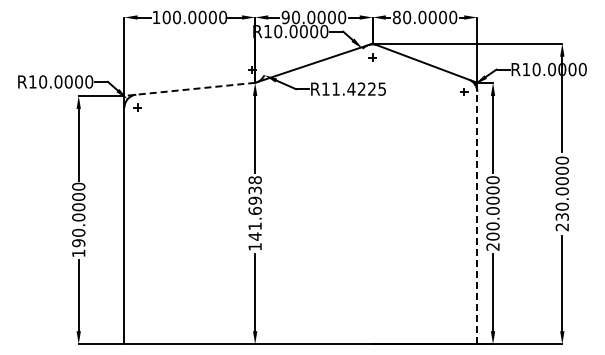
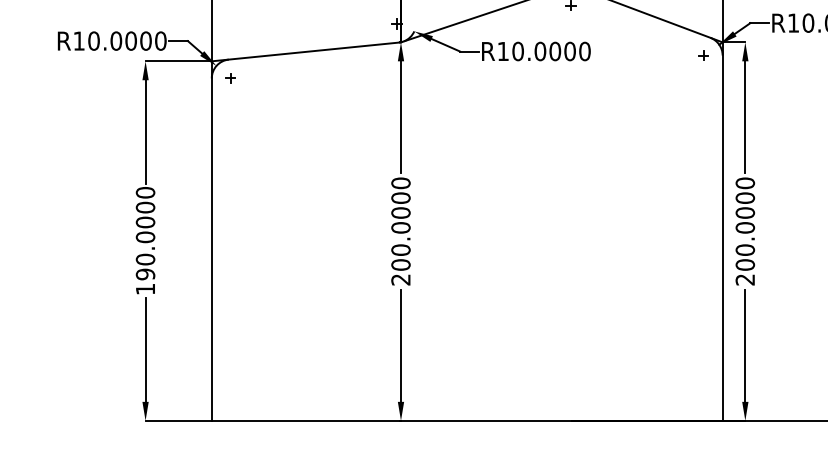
text: (359, 88) -> (552, 50), R11.4225 -> R10.0000
line: (189, 89) -> (305, 52), dashed -> solid
text: (254, 213) -> (400, 231), 141.6938 -> 200.0000
line: (477, 213) -> (722, 231), dashed -> solid

